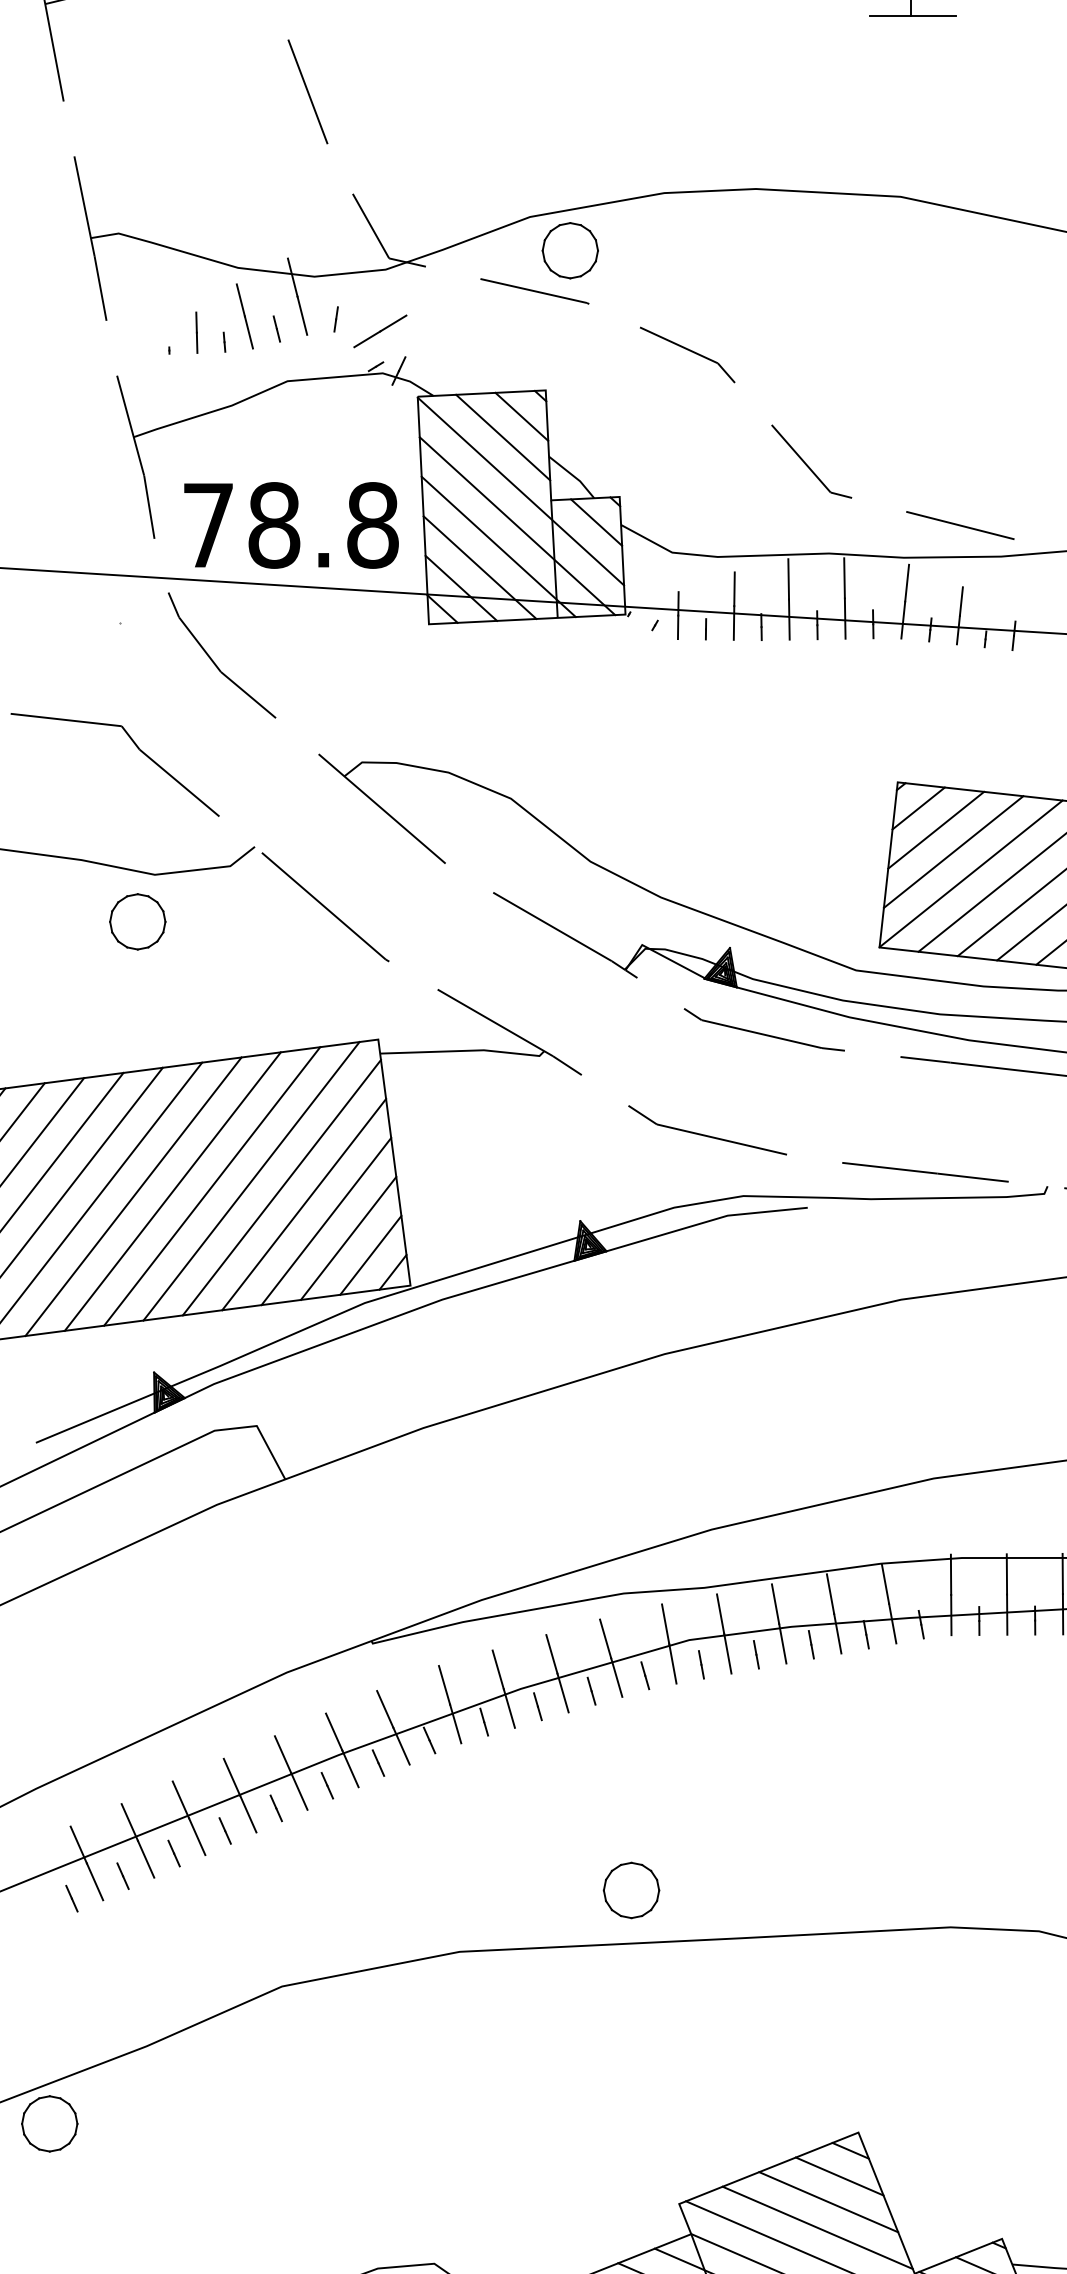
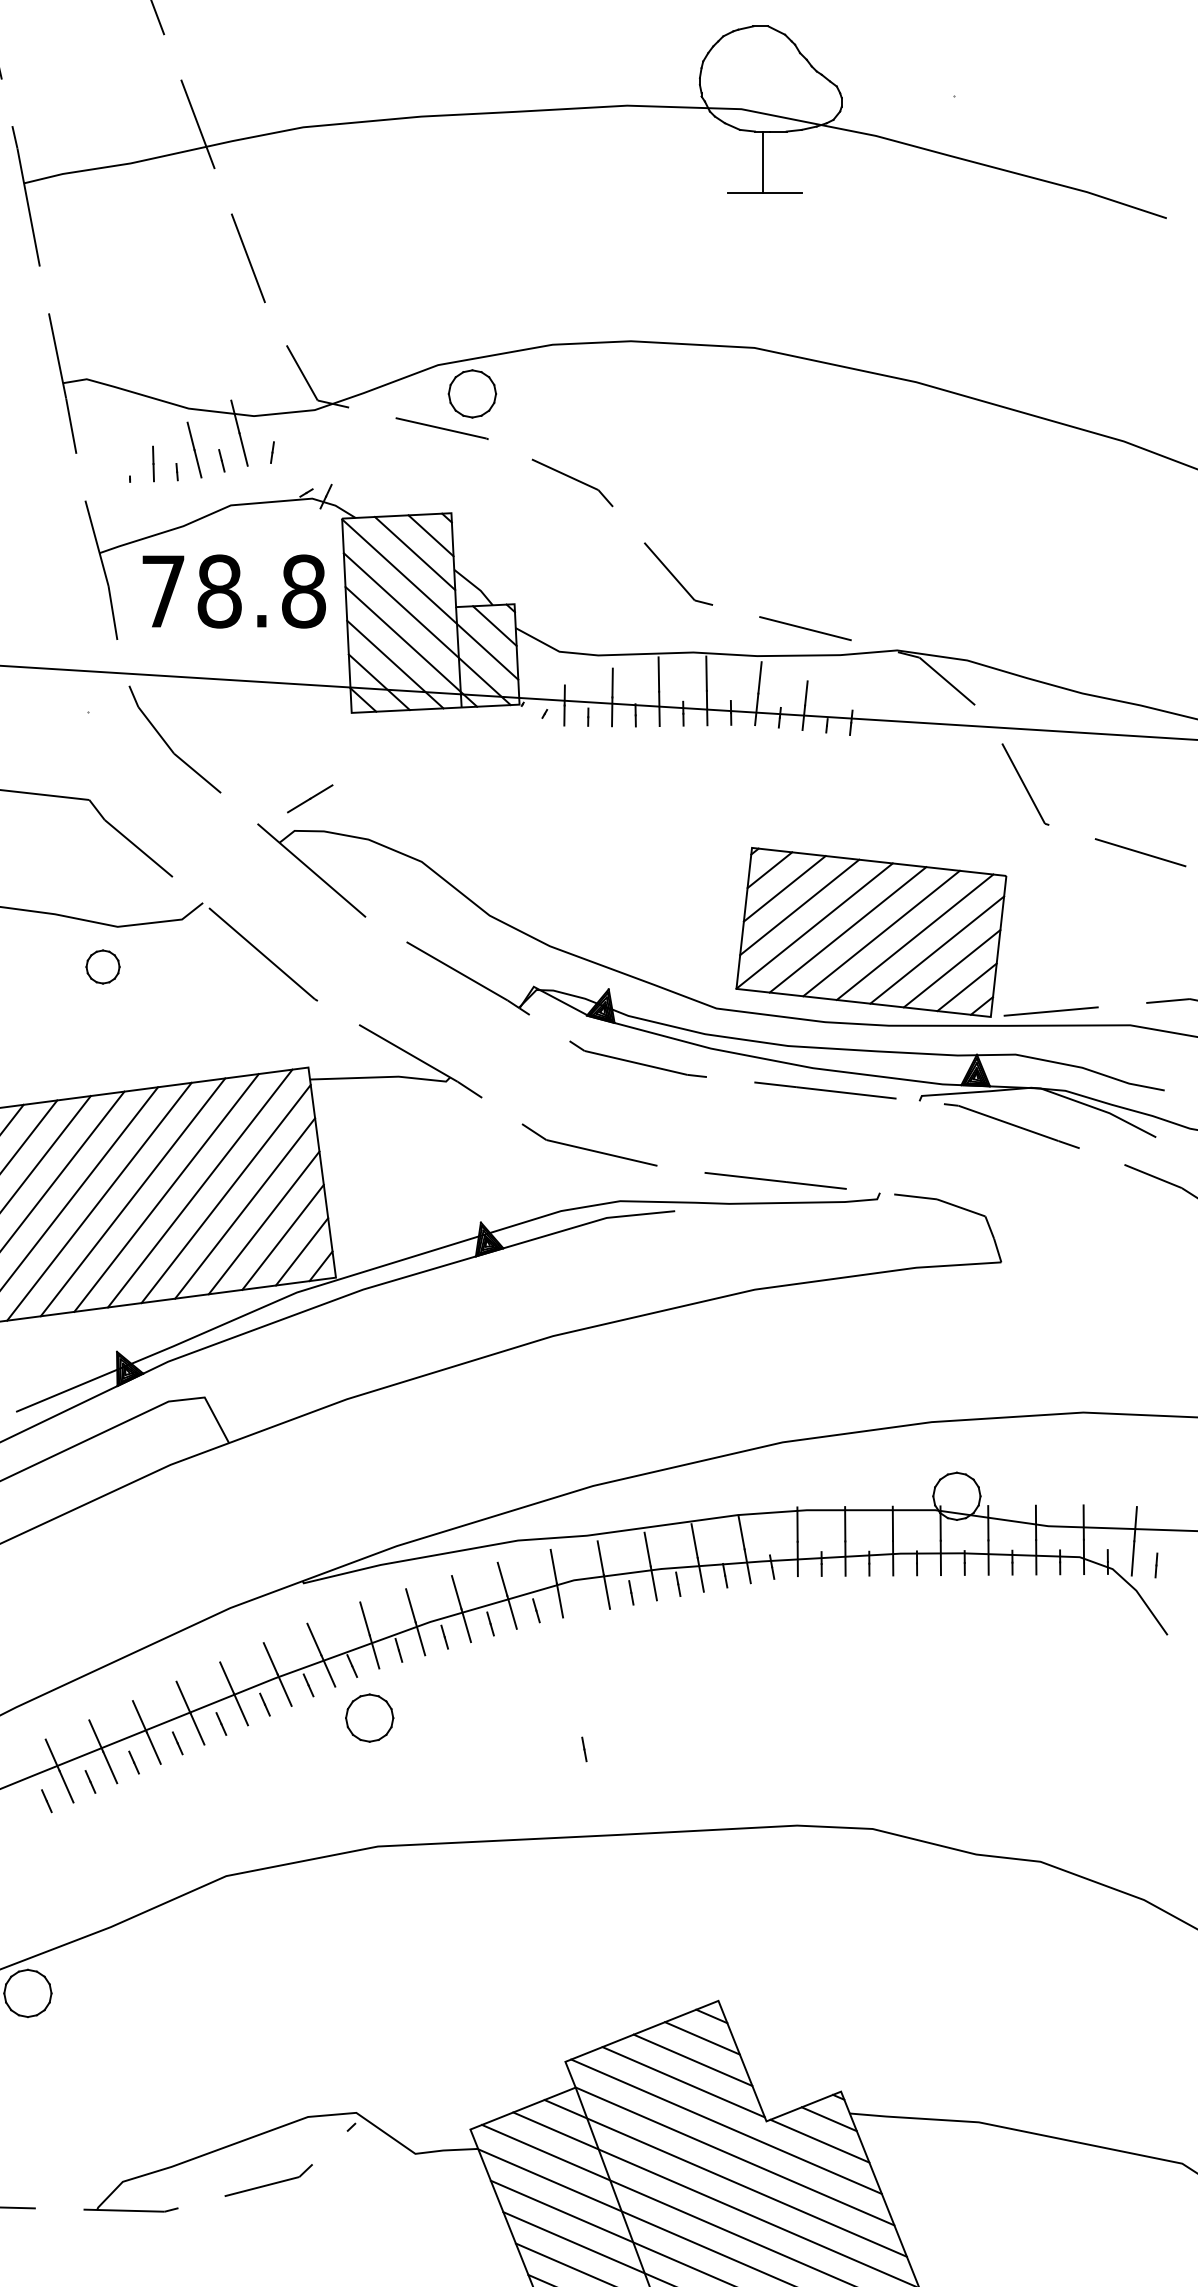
line: (380, 331) -> (310, 798), moved
text: (290, 525) -> (233, 591), moved
part: (137, 921) -> (102, 966), size x0.7
line: (701, 1664) -> (584, 1749), moved
part: (631, 1889) -> (369, 1717), moved

